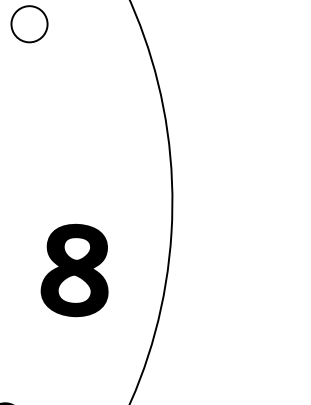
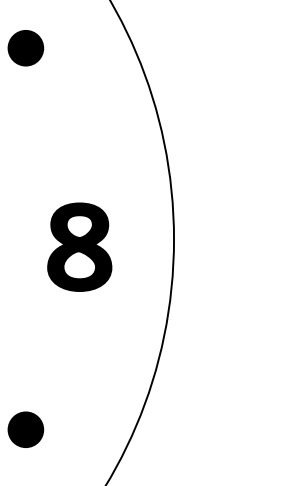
fill: (29, 23) -> (25, 47), added
part: (75, 269) -> (79, 246), moved

